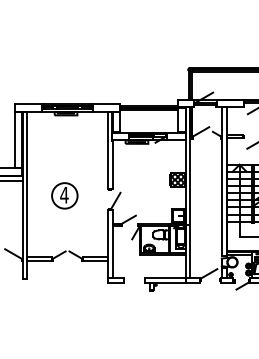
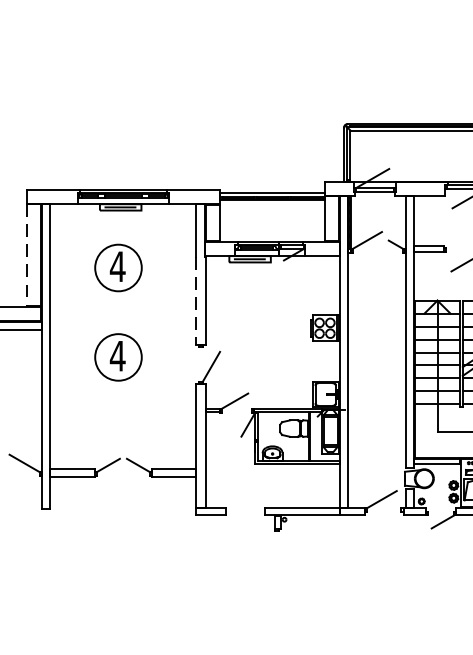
line: (14, 139) -> (26, 254), solid -> dashed
part: (64, 146) -> (117, 267), added
line: (107, 165) -> (196, 301), solid -> dashed

